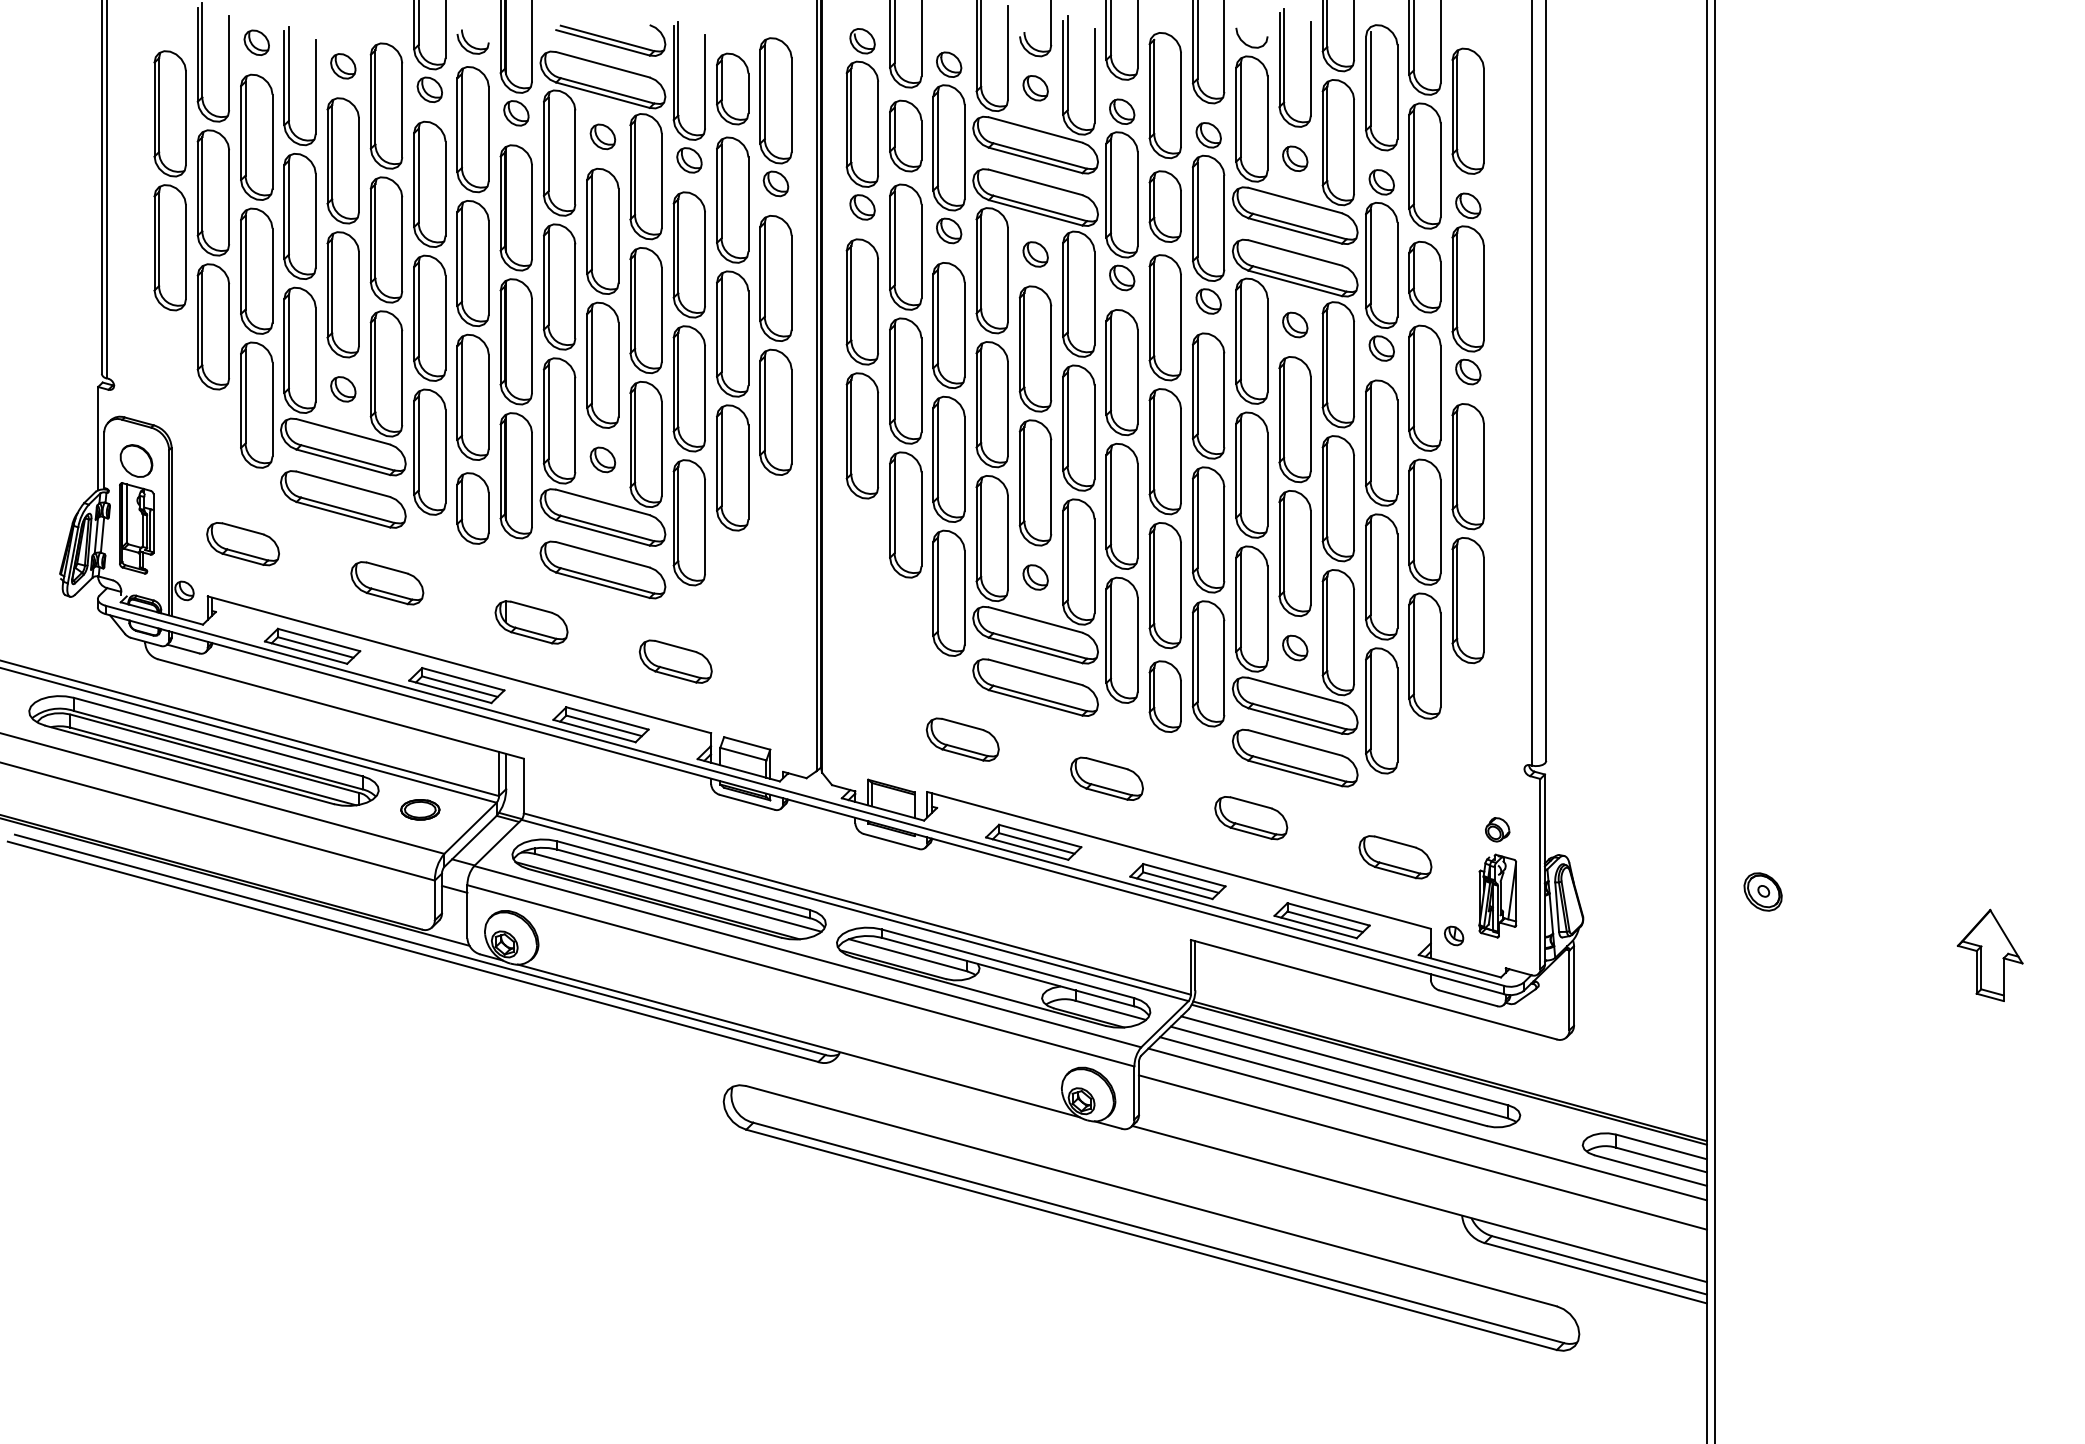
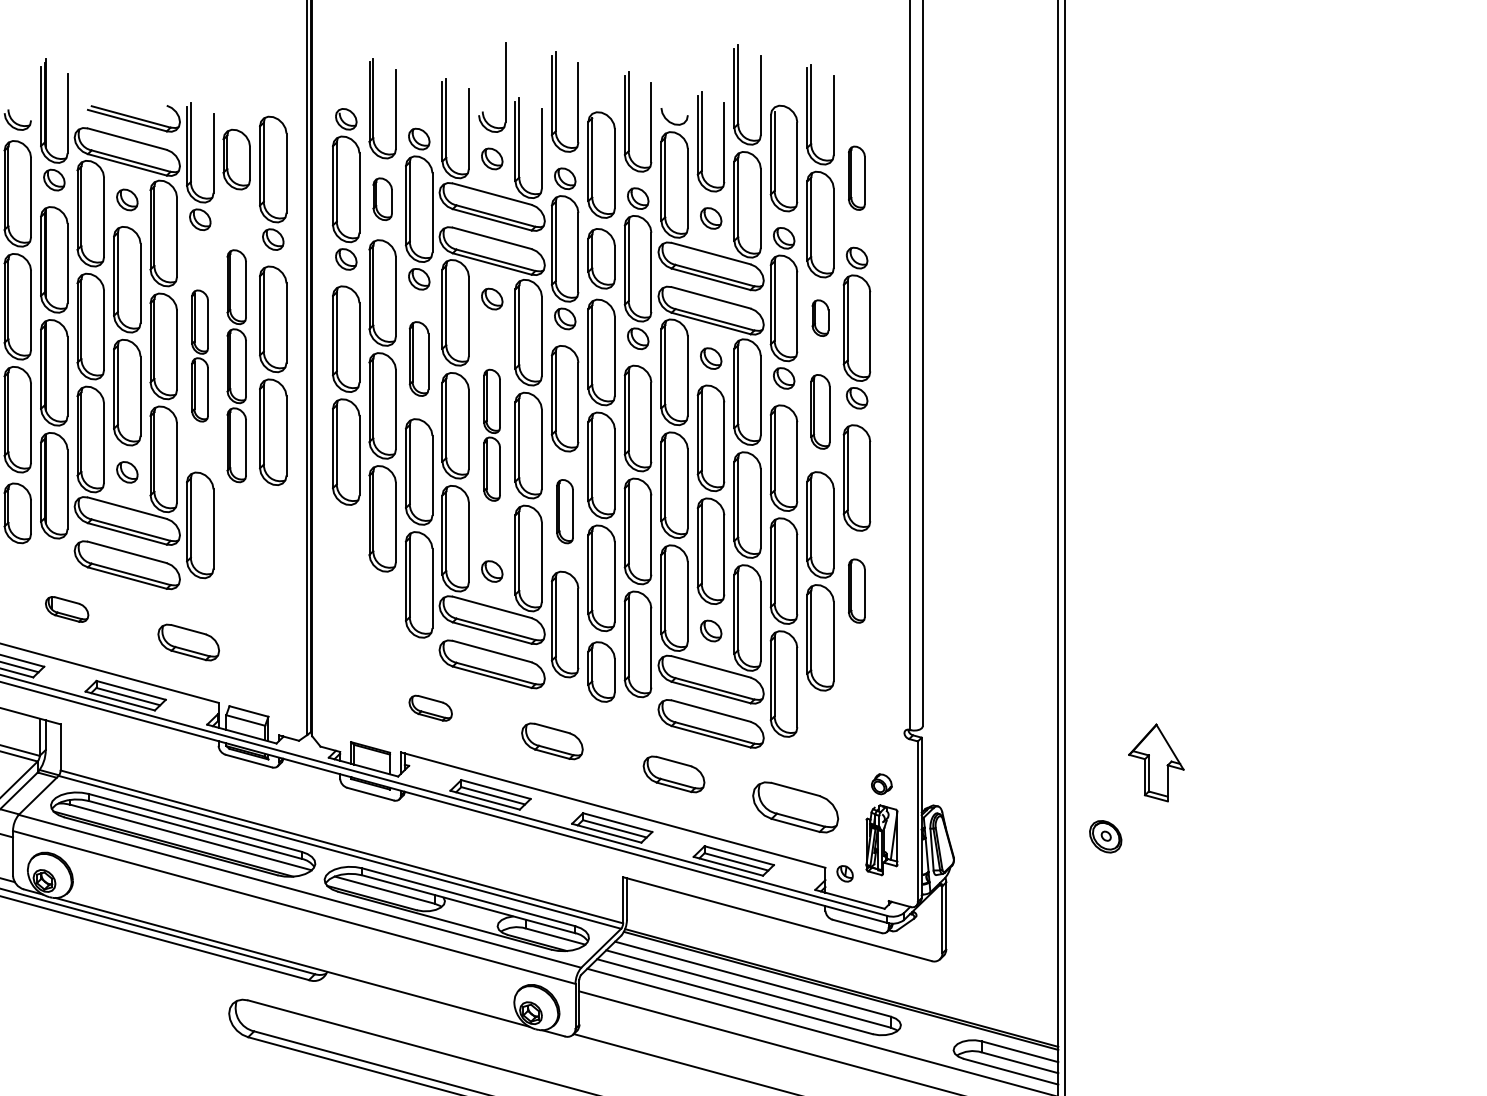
part: (1467, 110) -> (856, 177), size x0.6
part: (905, 135) -> (382, 198), size x0.7
part: (1424, 276) -> (820, 317), size x0.6
part: (688, 321) -> (199, 355), size x0.6
part: (948, 325) -> (418, 359), size x0.7
part: (732, 333) -> (236, 365), size x0.7
part: (1424, 387) -> (820, 411), size x0.7
part: (1035, 415) -> (492, 434), size x0.6
part: (1121, 506) -> (564, 511), size x0.6
part: (1467, 600) -> (856, 590), size x0.6
part: (531, 622) -> (67, 609), size x0.7
part: (962, 739) -> (430, 708), size x0.7
part: (1395, 857) -> (795, 807), size x1.4
part: (1989, 954) -> (1155, 762), moved

